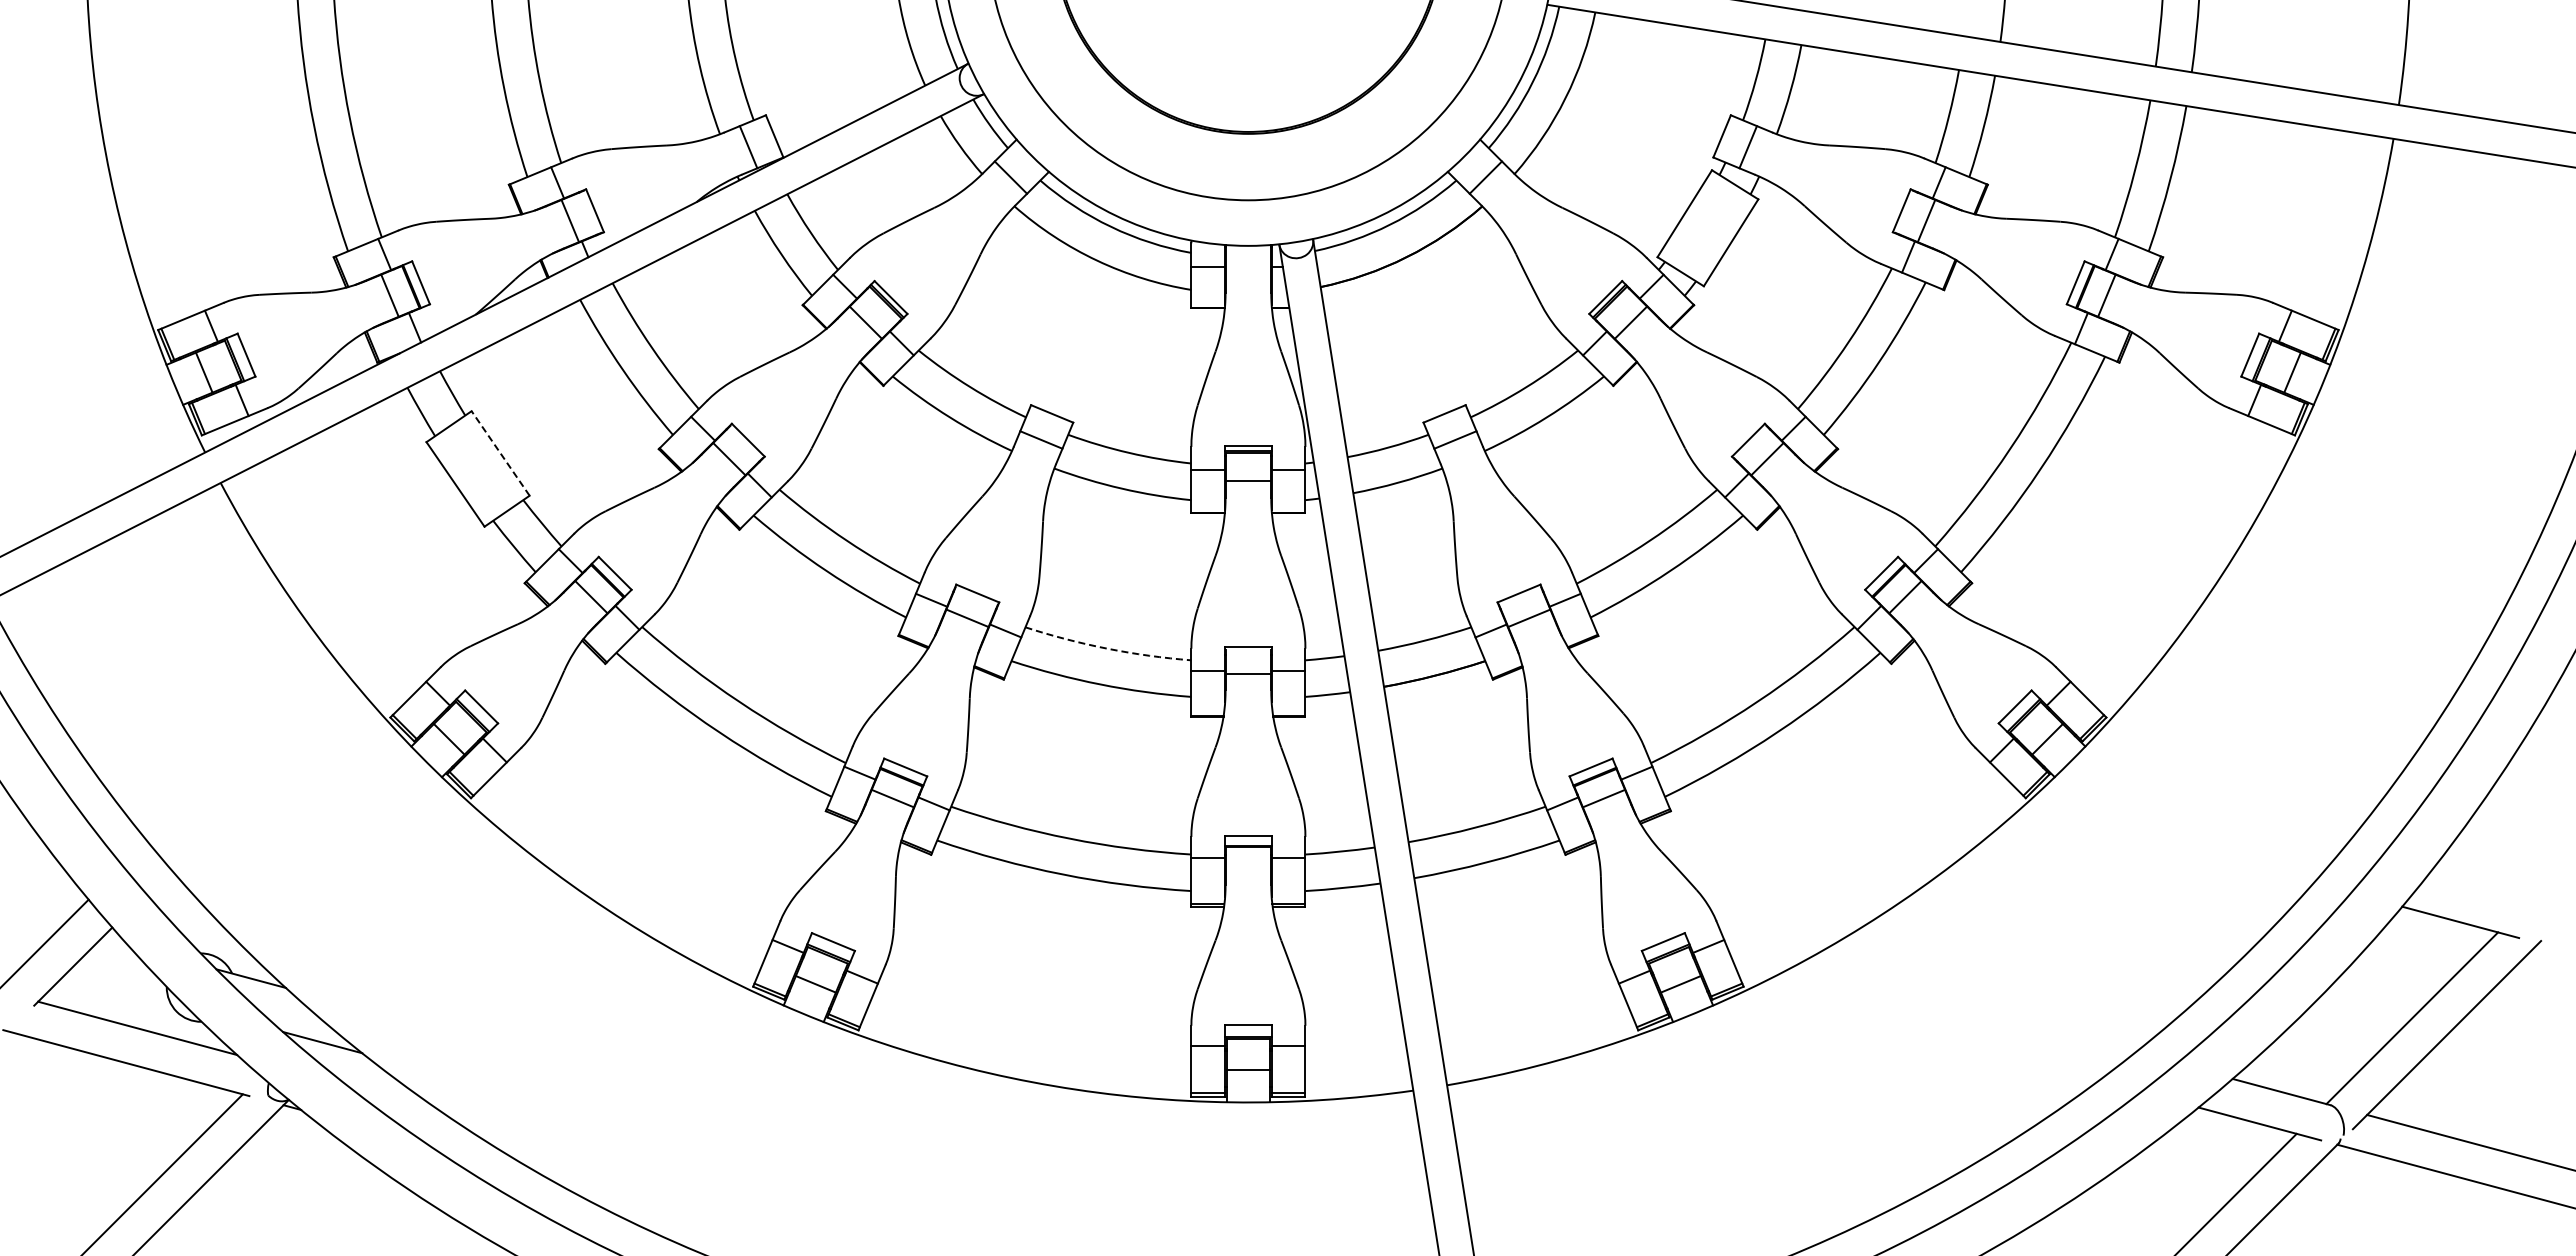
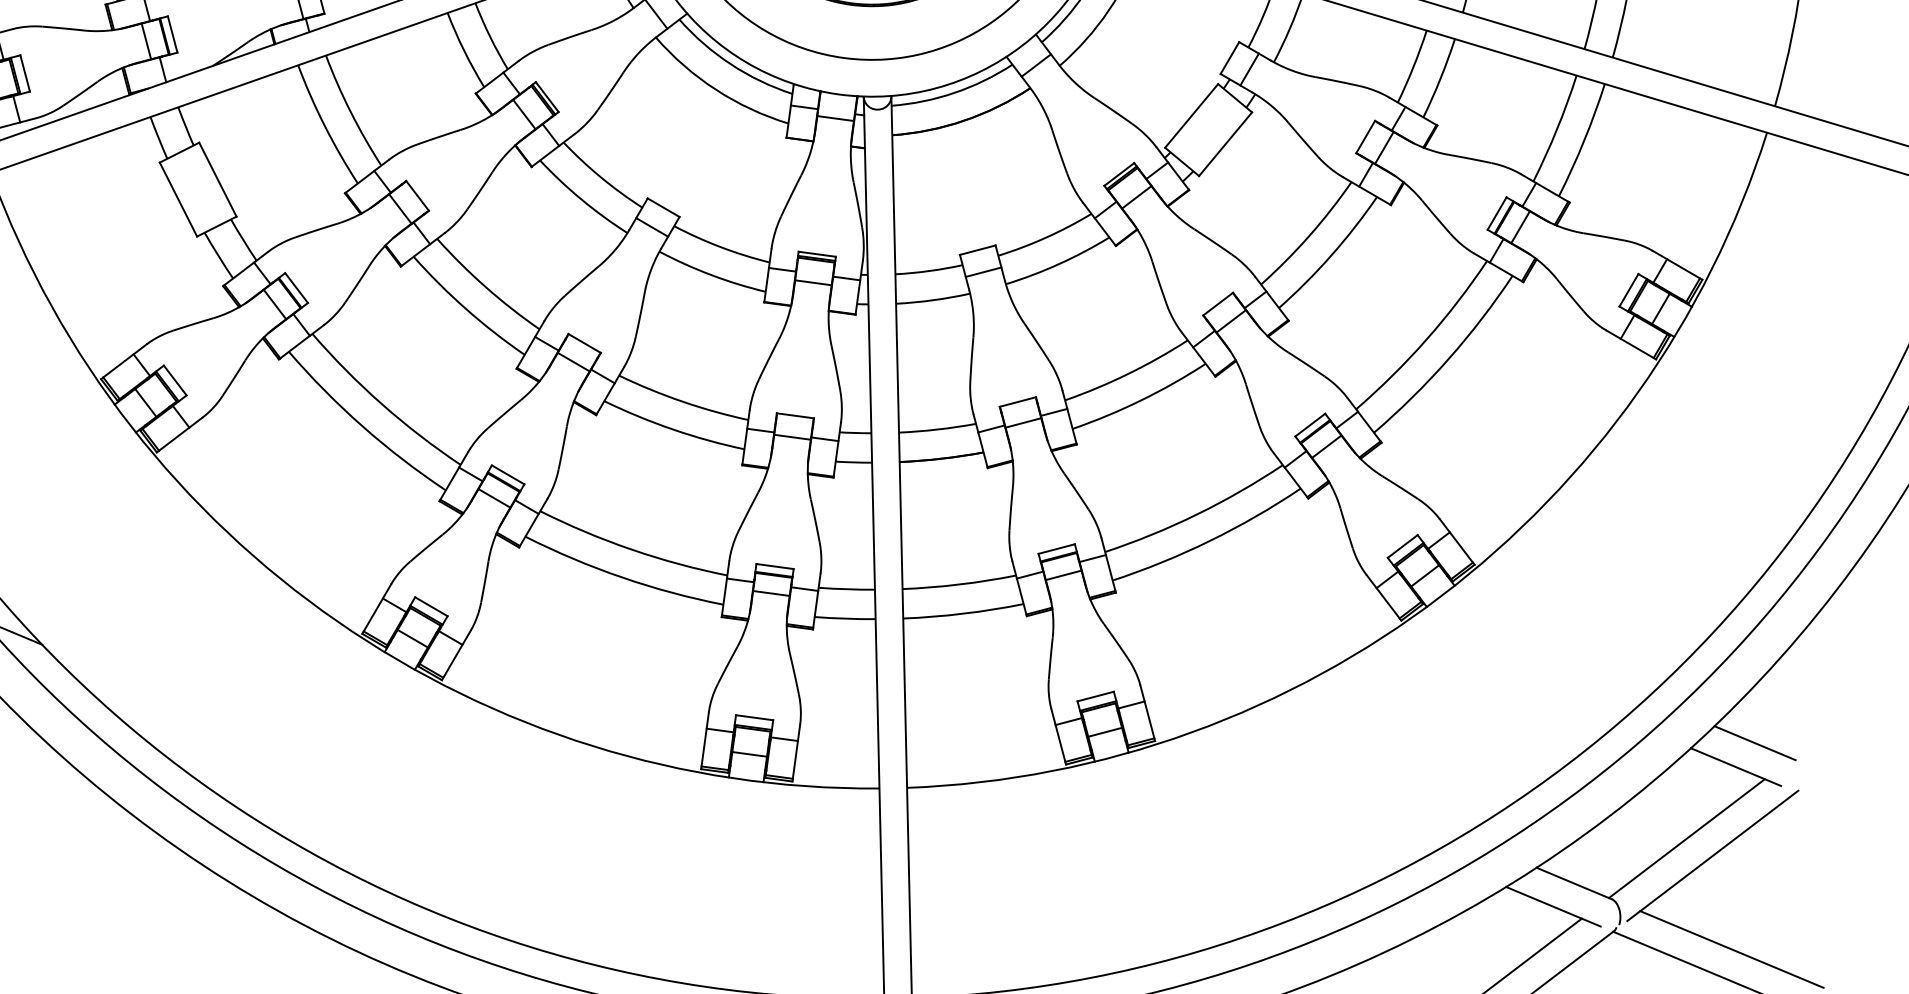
line: (1248, 276) -> (835, 118), added
line: (500, 453) -> (217, 179), dashed -> solid
arc: (1107, 648) -> (682, 401), dashed -> solid
line: (1248, 869) -> (771, 593), added
line: (2479, 889) -> (1754, 742), added

